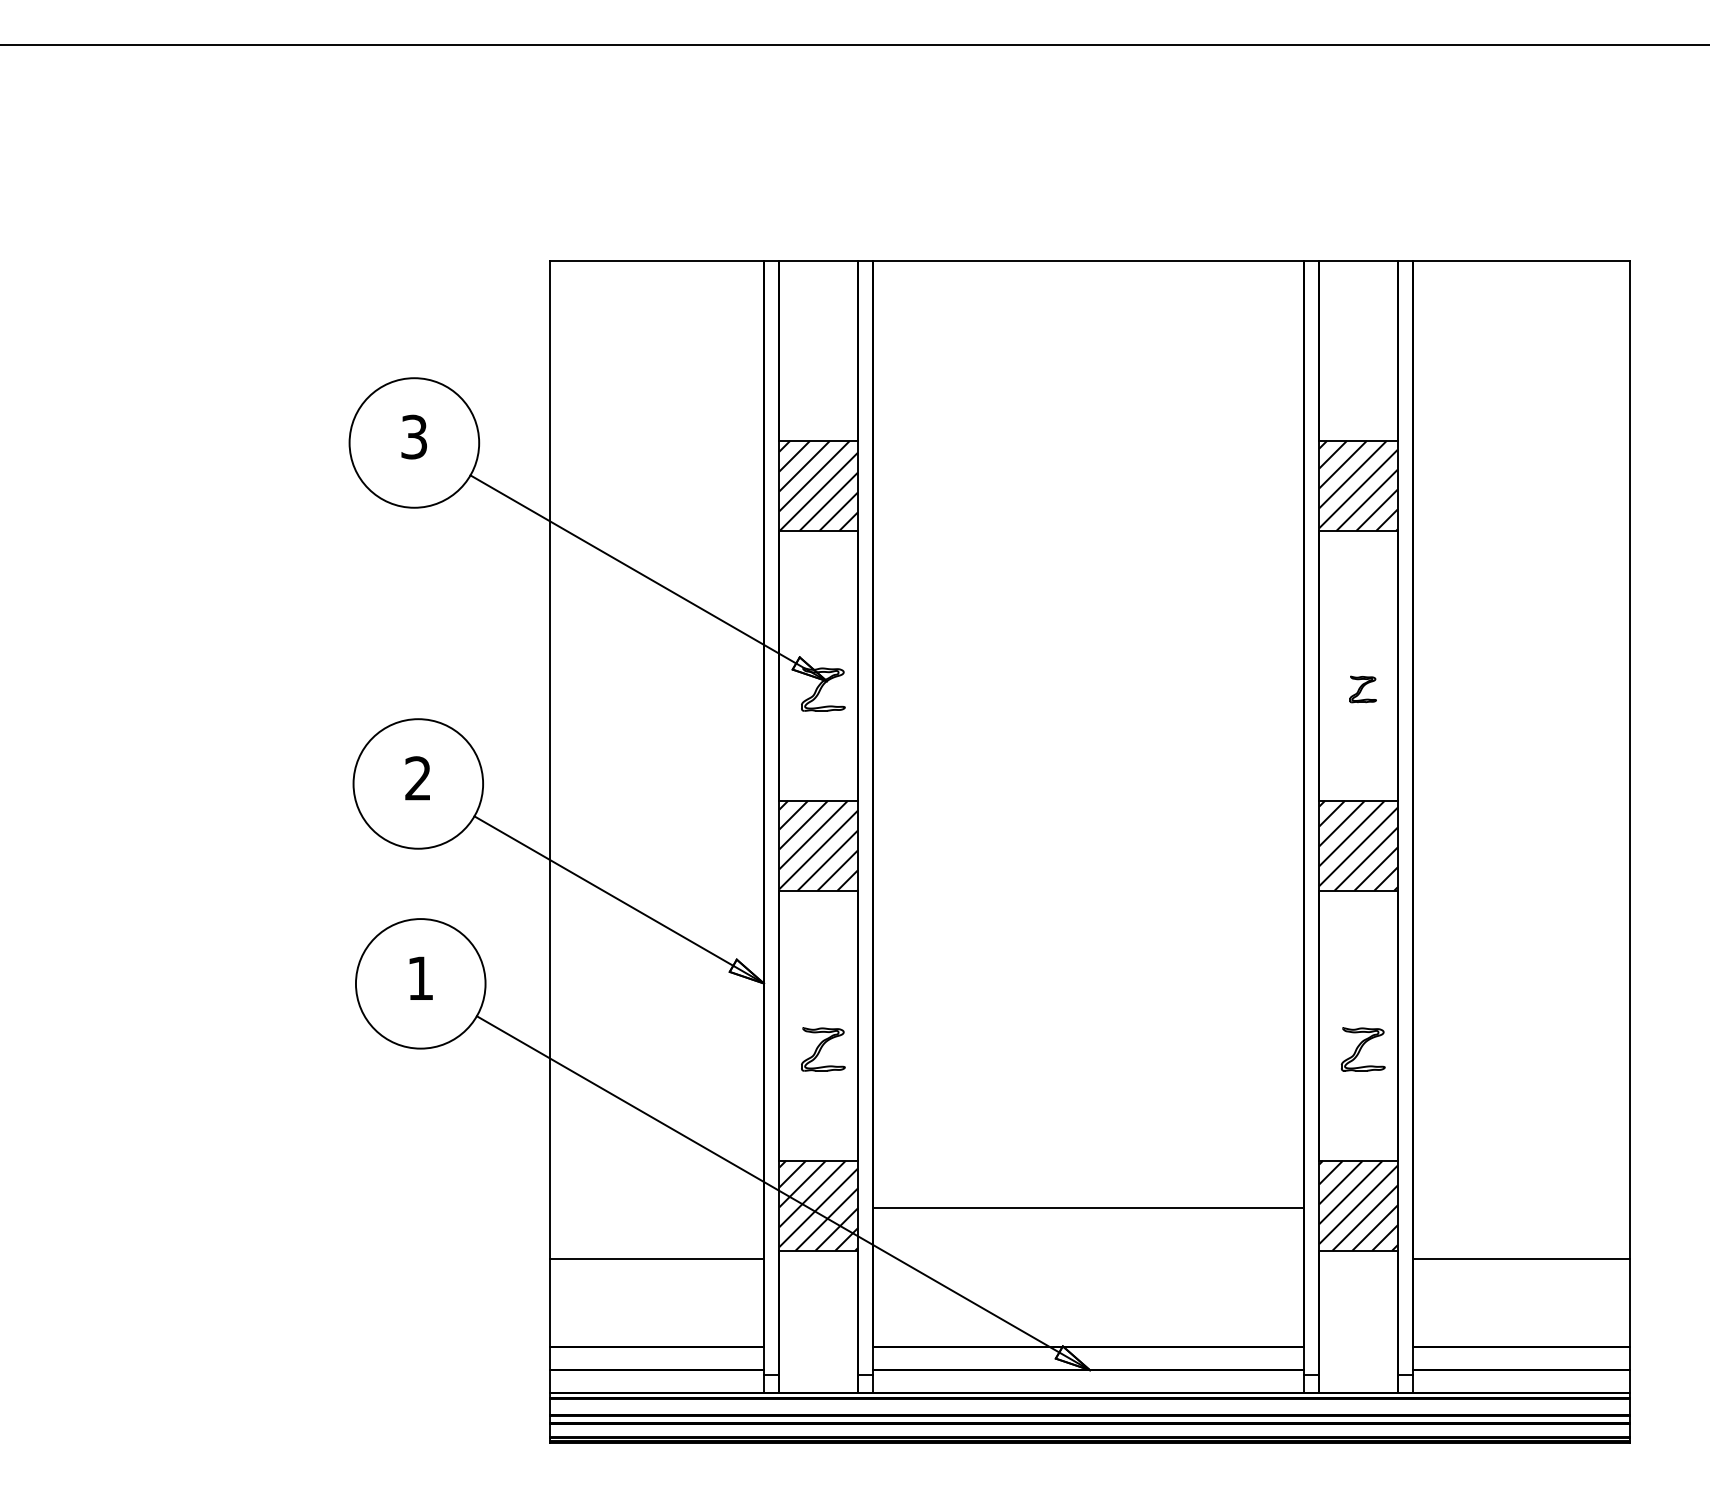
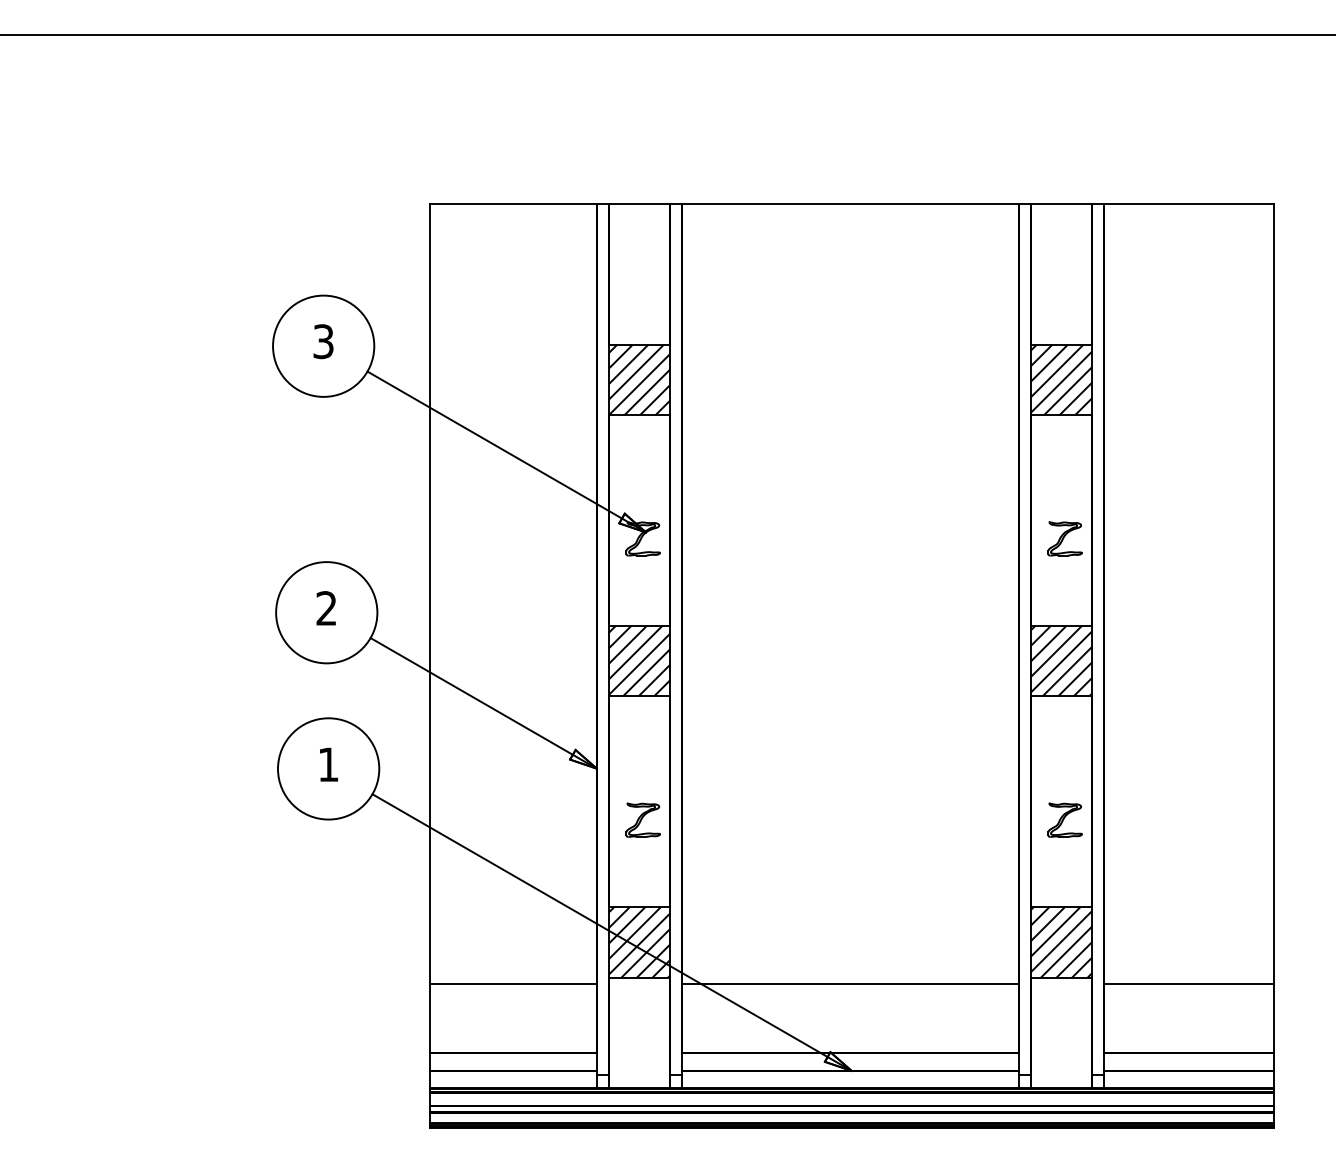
part: (1362, 689) -> (1064, 538), size x1.67
line: (1088, 1208) -> (850, 984), moved

